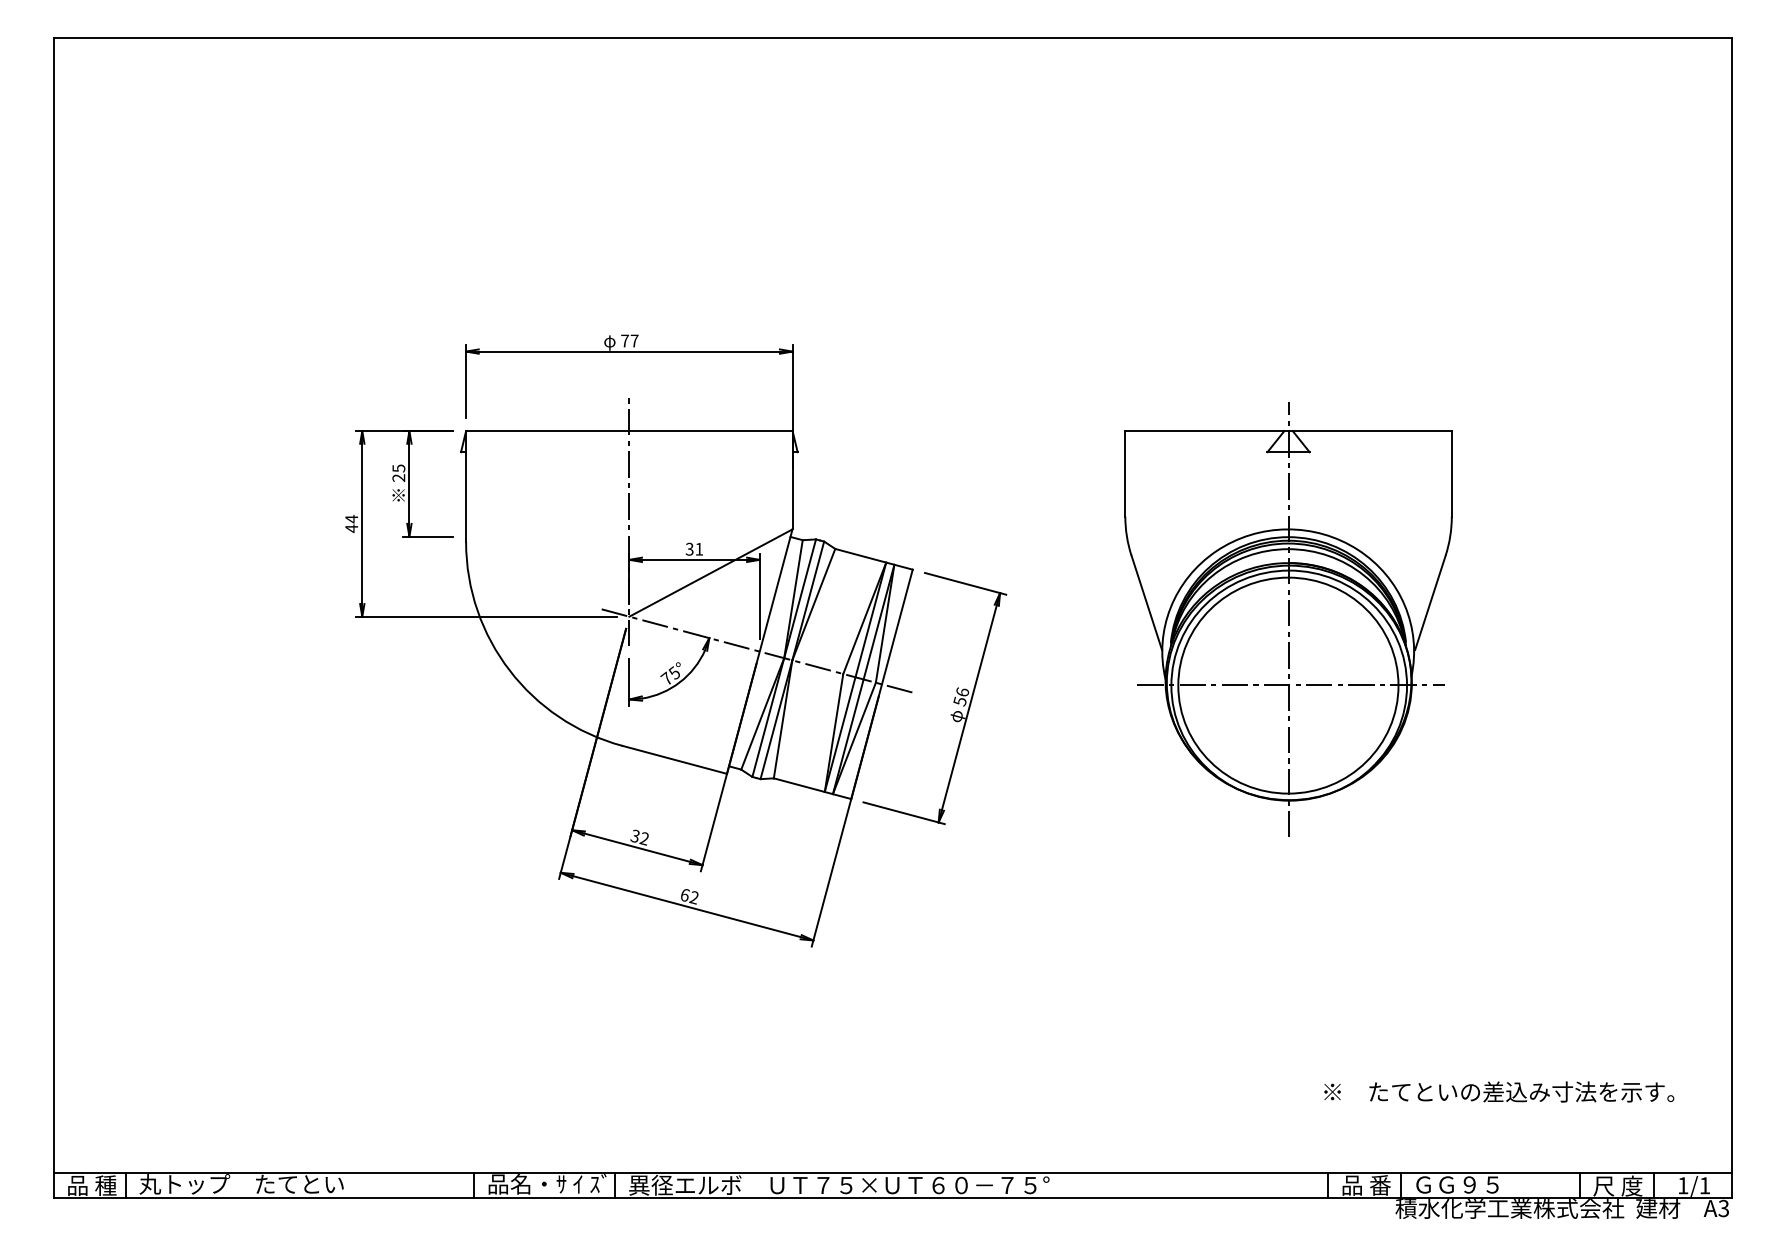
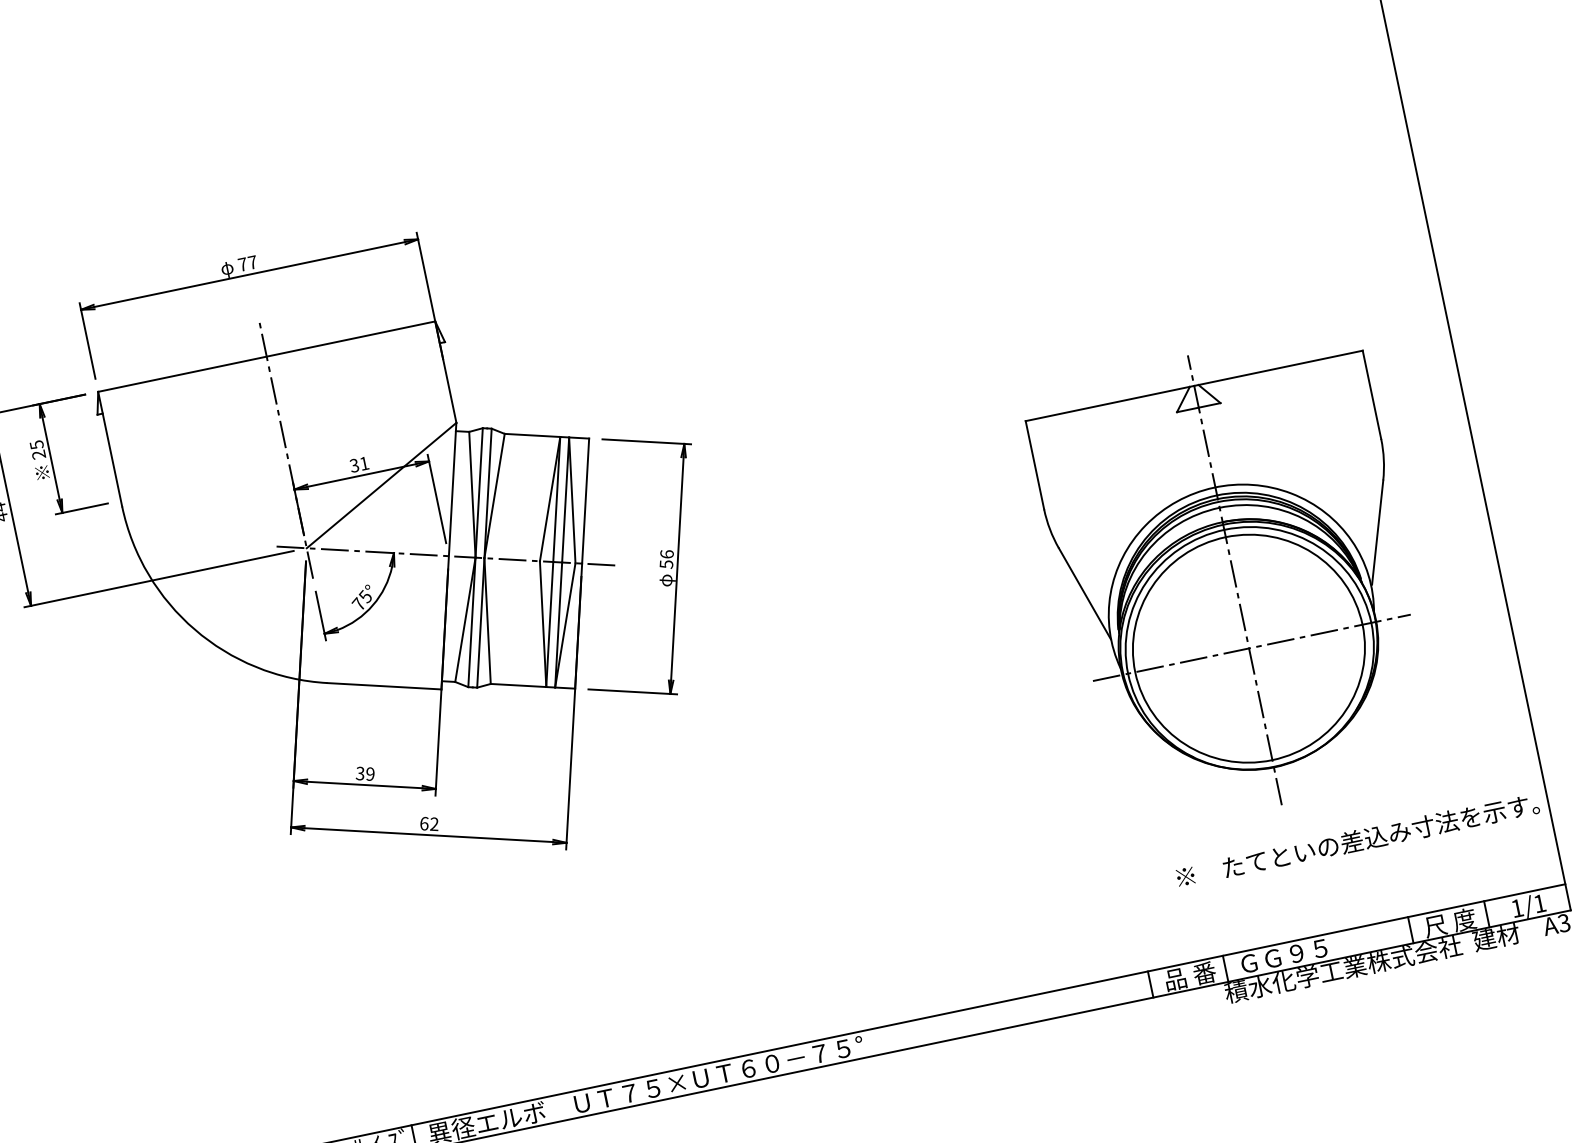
part: (1288, 619) -> (1234, 580), moved
text: (643, 838) -> (369, 774), 32 -> 39
text: (1499, 1091) -> (1357, 840), moved

